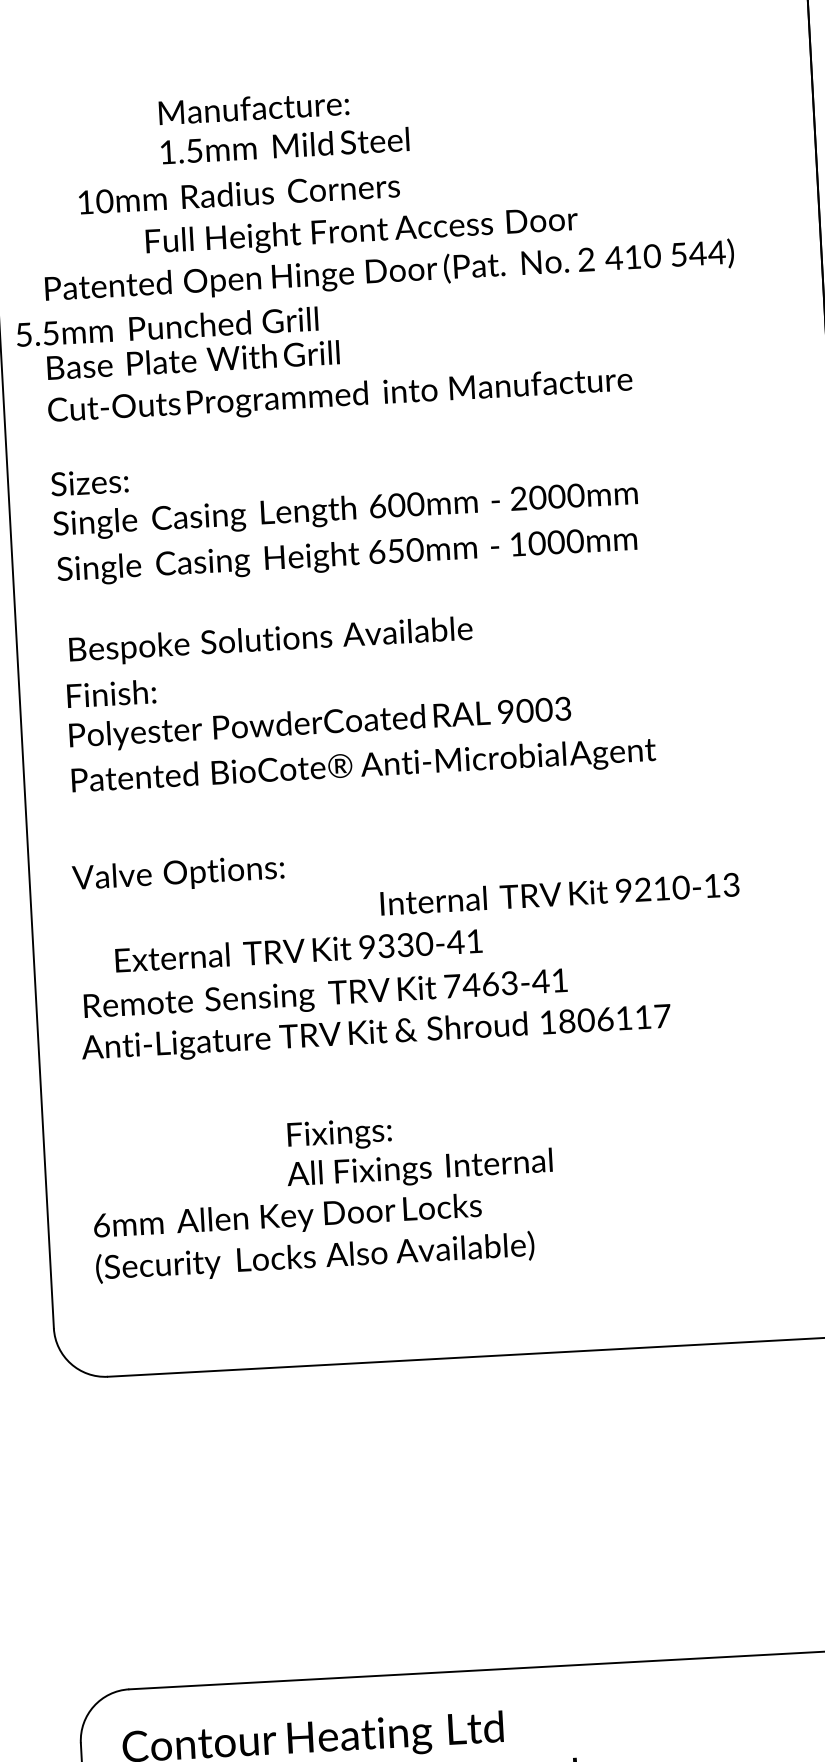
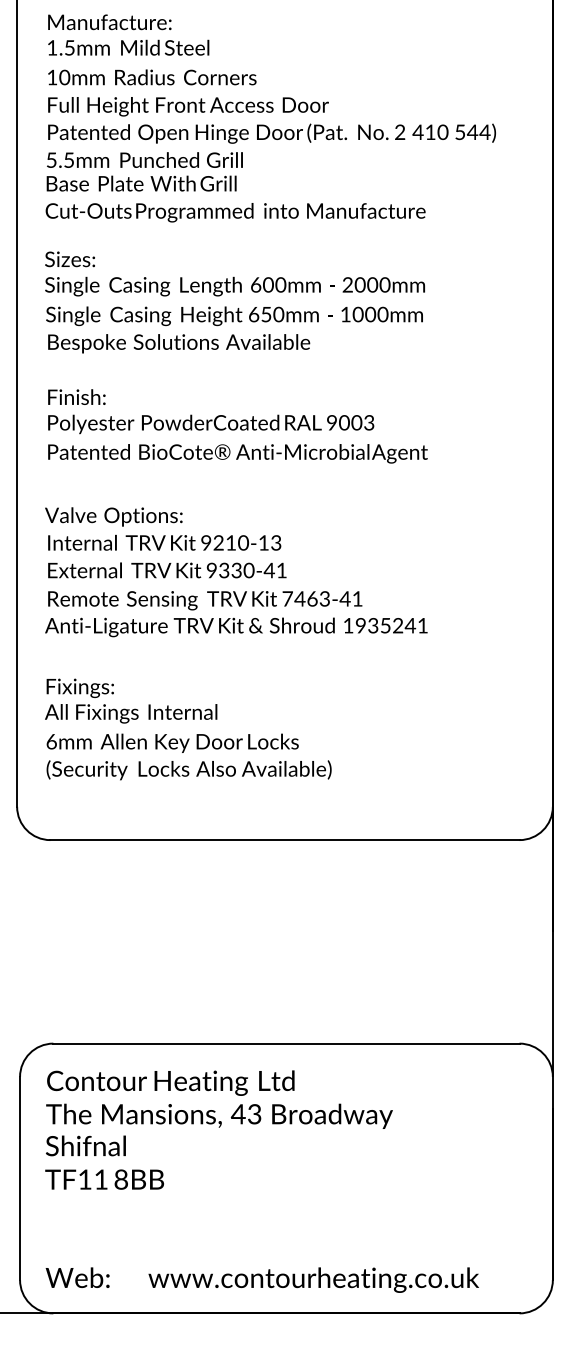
text: (283, 125) -> (128, 34), moved
text: (239, 194) -> (152, 77), moved
text: (361, 232) -> (188, 106), moved
text: (166, 325) -> (144, 159), moved
text: (271, 640) -> (179, 343), moved
text: (559, 893) -> (164, 542), moved
text: (299, 950) -> (167, 570), moved
text: (614, 1018) -> (391, 625), 1806117 -> 1935241
text: (419, 1149) -> (131, 700), moved

